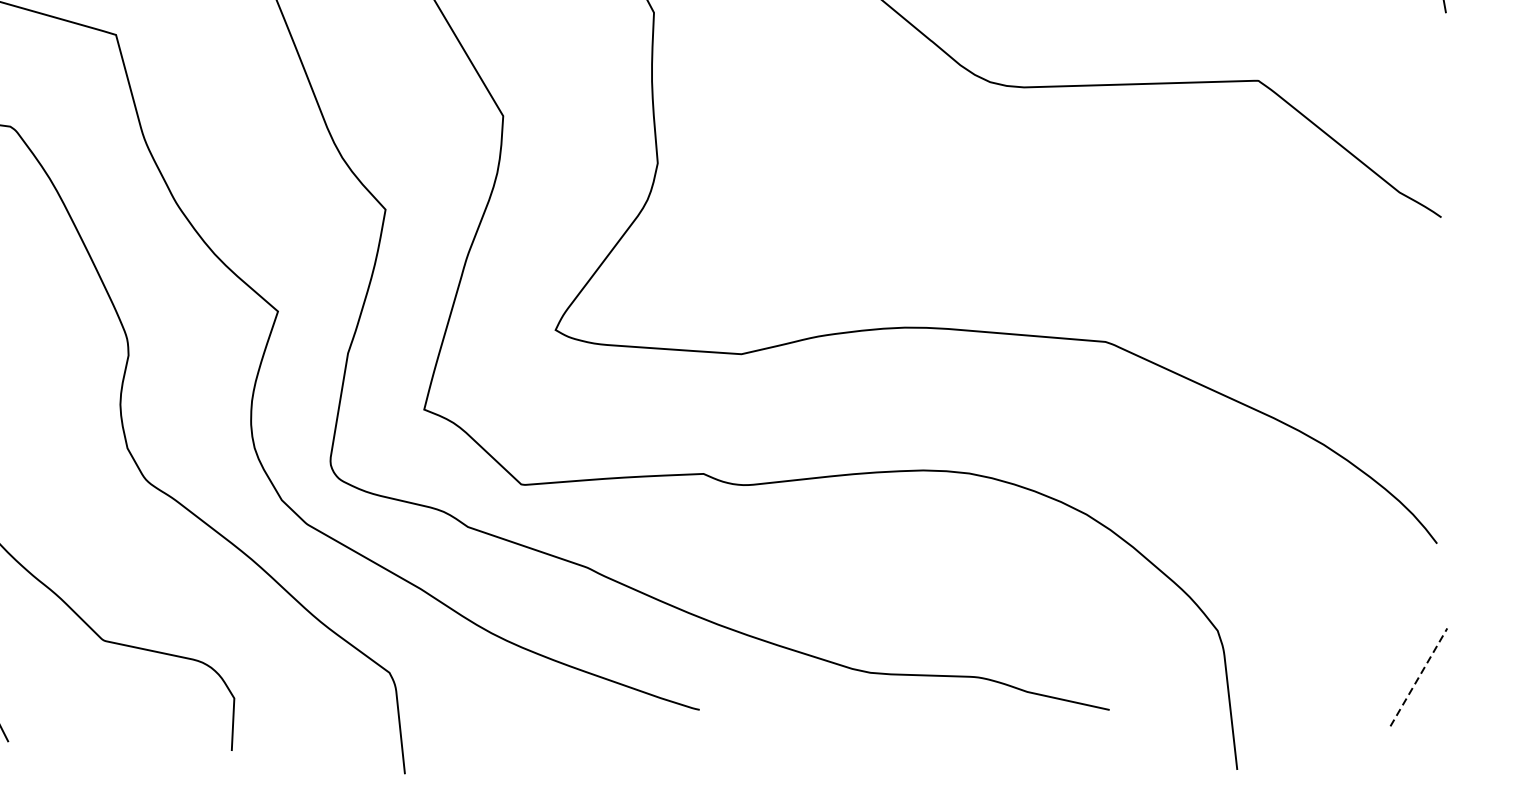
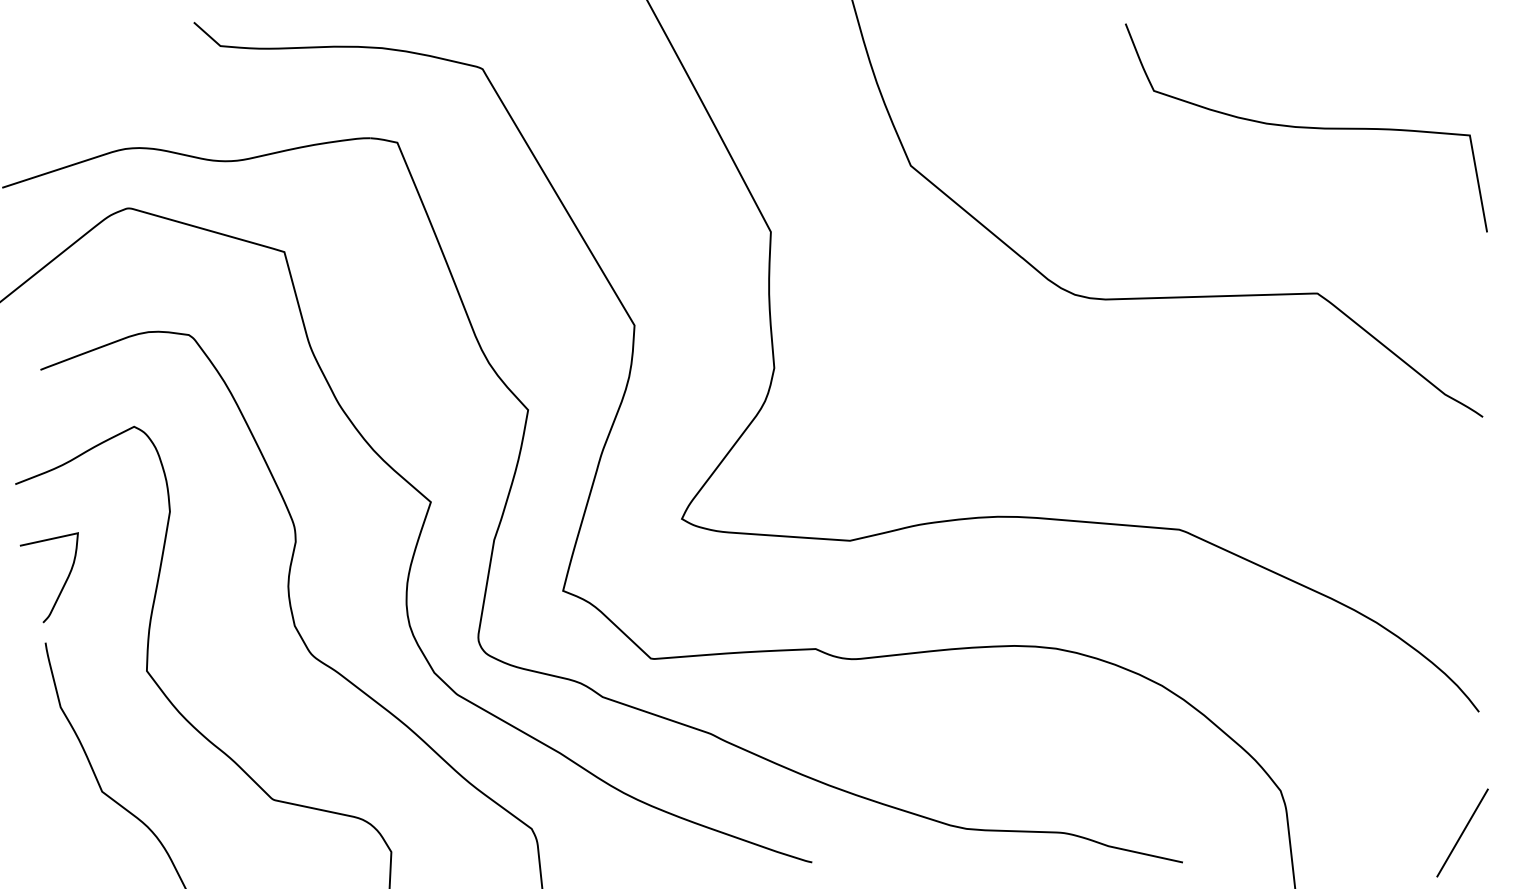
line: (1418, 676) -> (1462, 832), dashed -> solid

